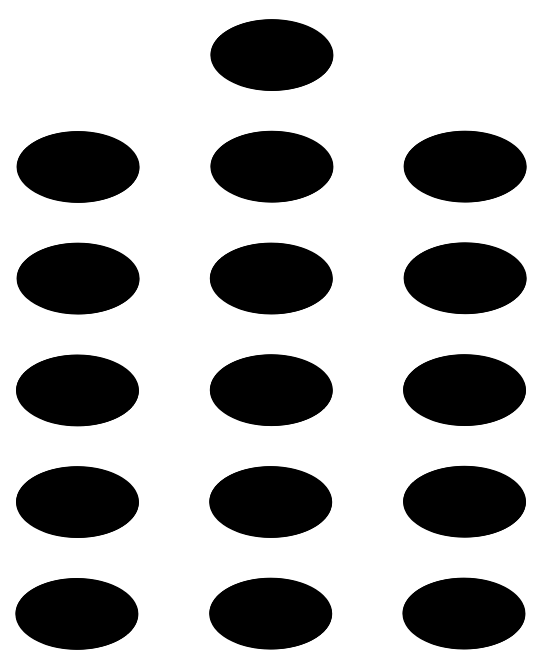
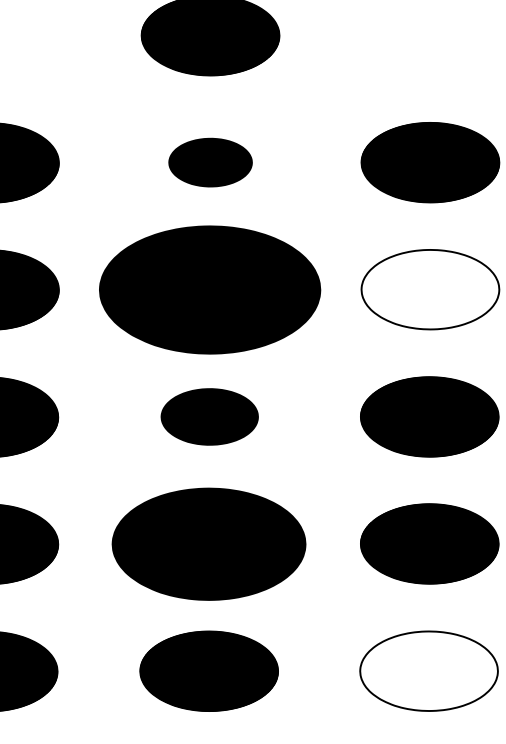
part: (271, 166) -> (210, 162), size x0.6
part: (270, 278) -> (208, 289), size x1.6
hatch: (464, 278) -> (429, 289), removed
part: (270, 389) -> (208, 416), size x0.7
part: (270, 501) -> (208, 543), size x1.4
hatch: (463, 613) -> (428, 671), removed

